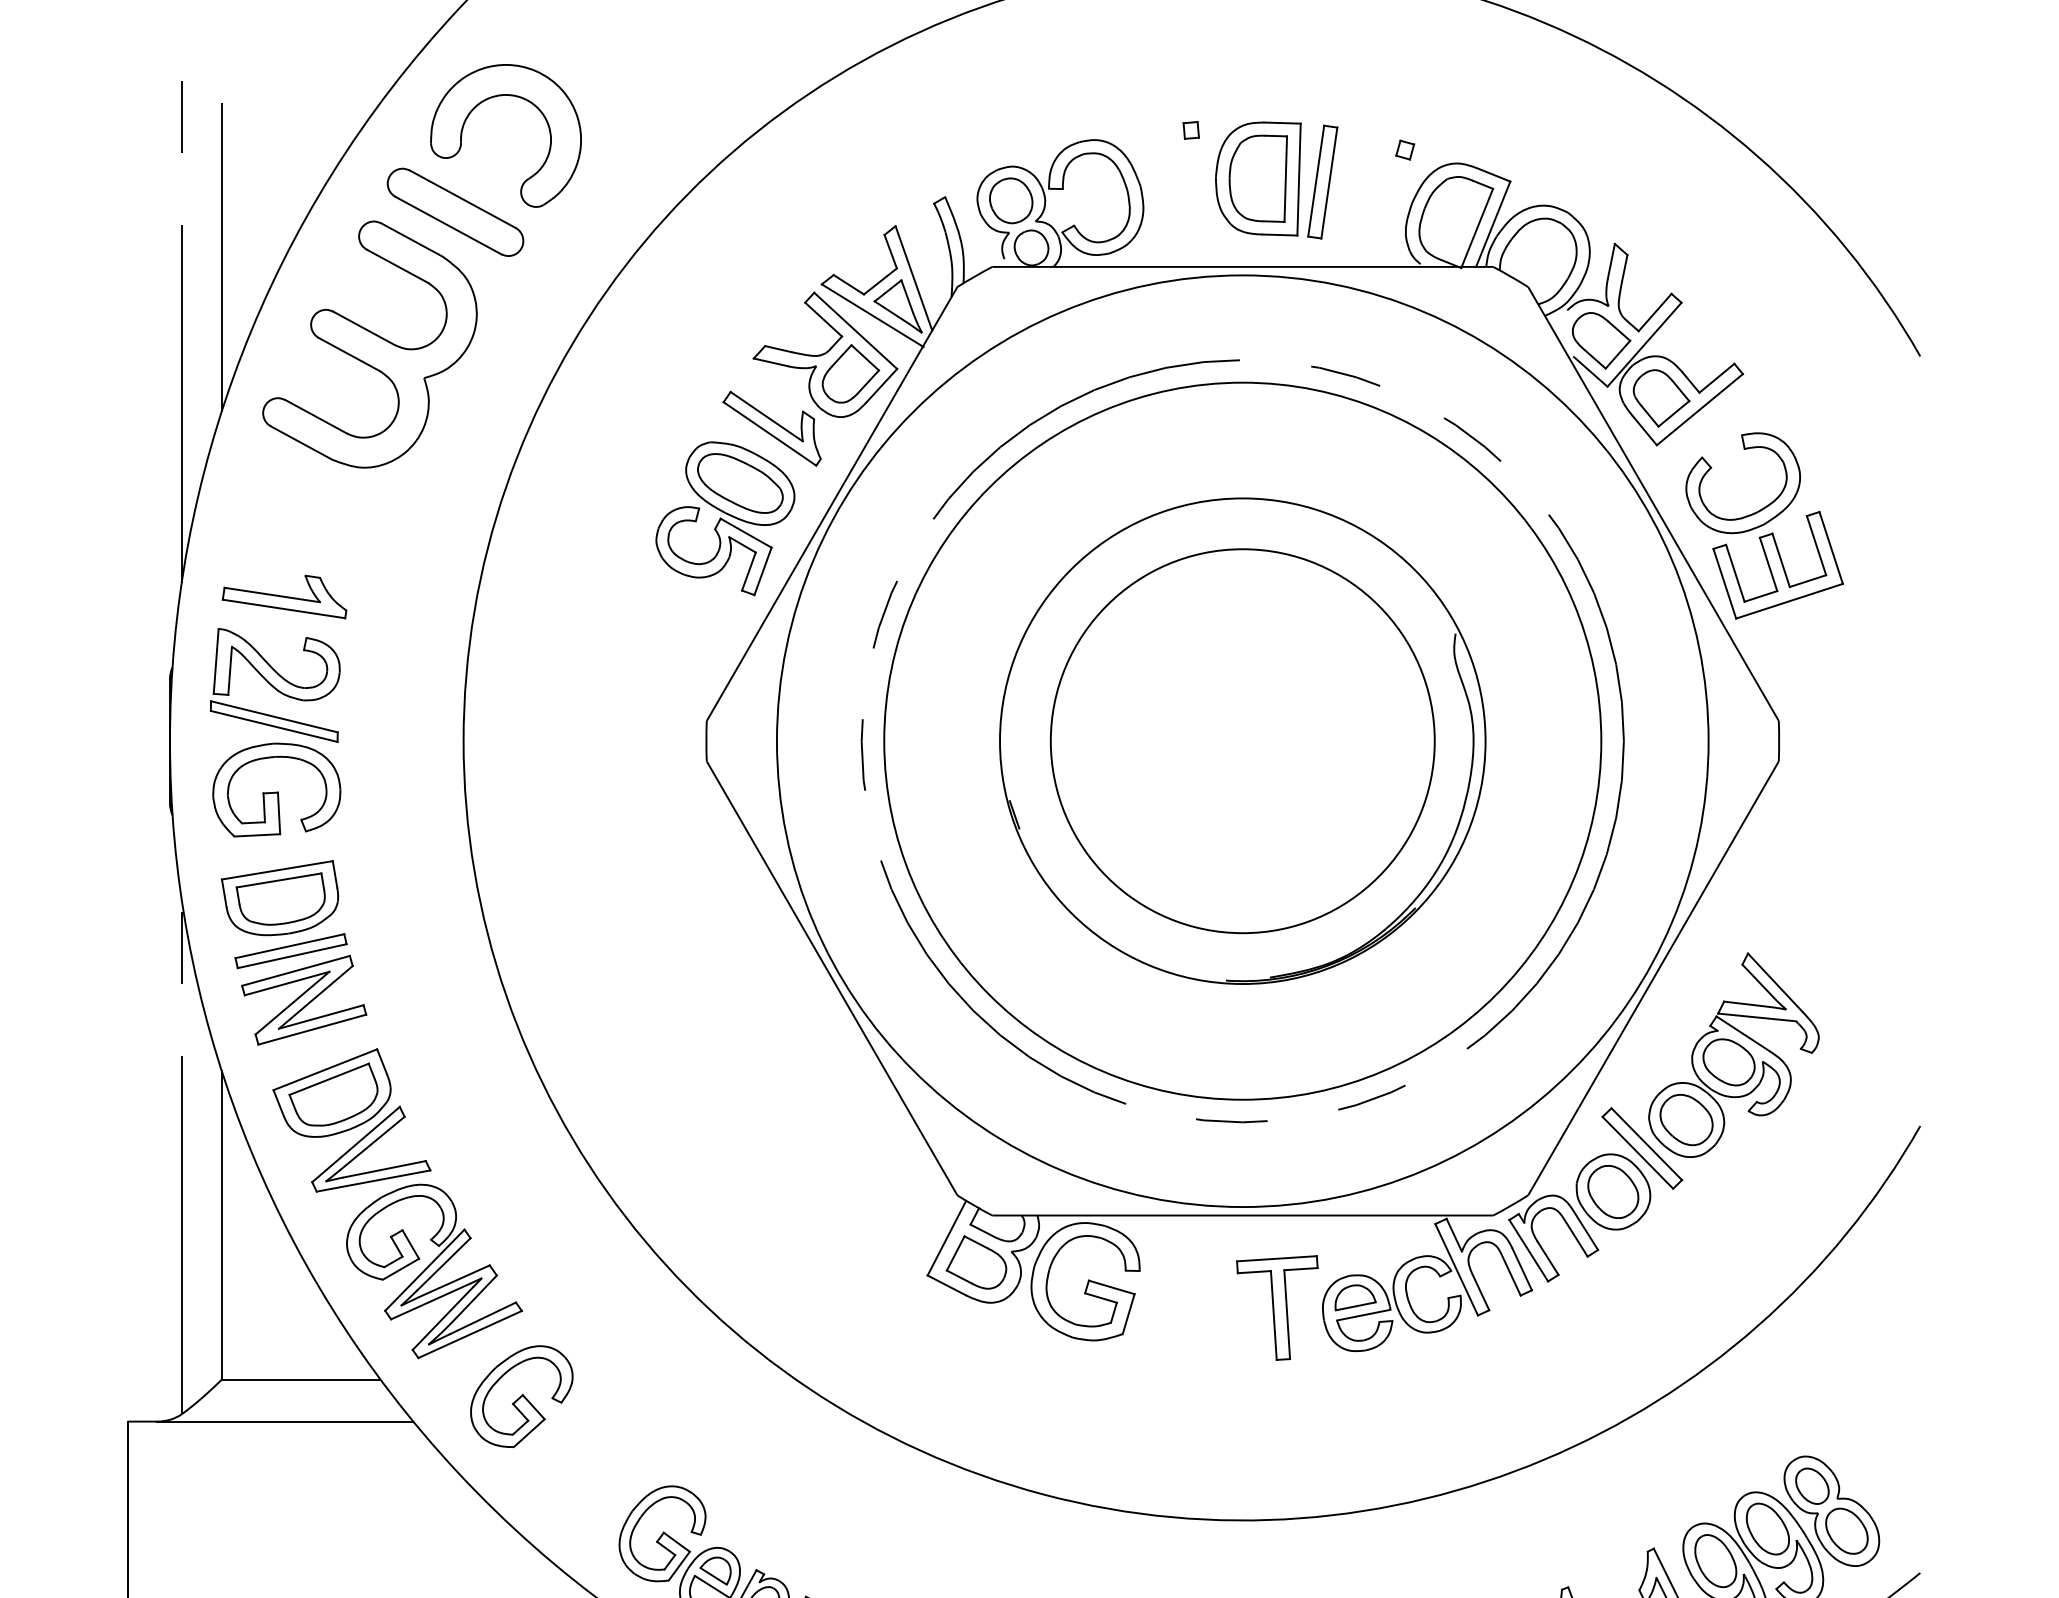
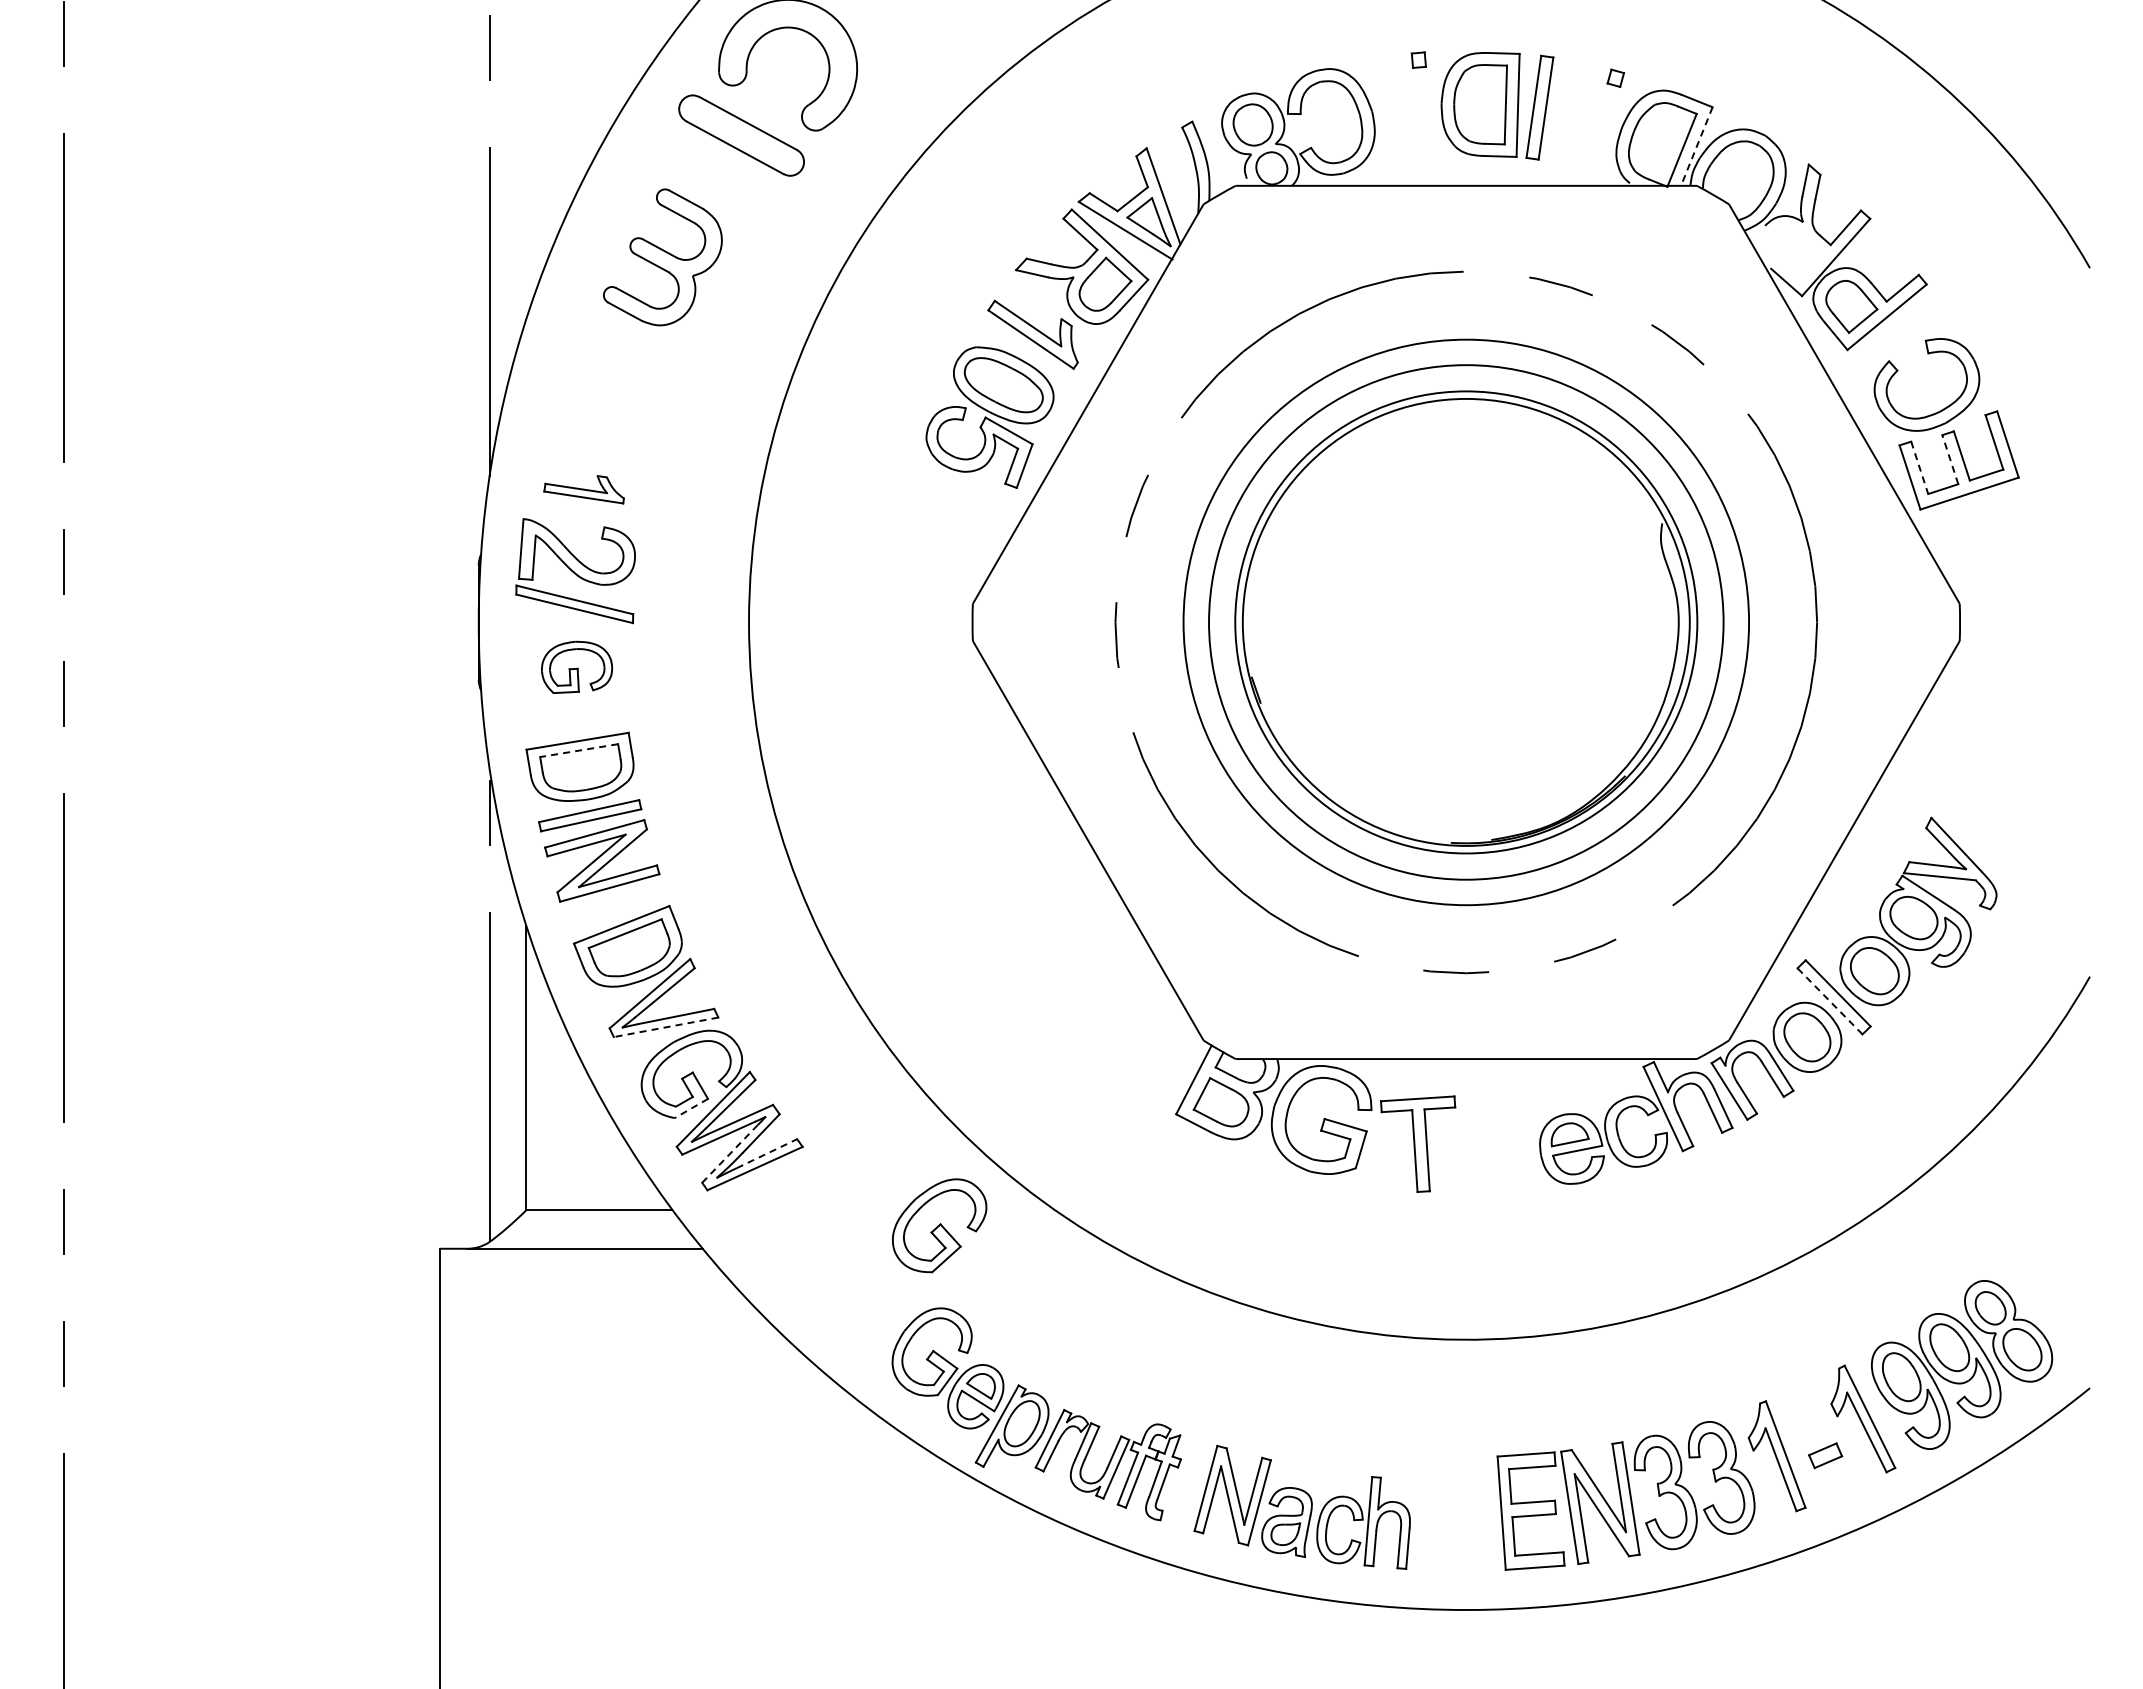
line: (1492, 225) -> (1696, 147), solid -> dashed
line: (221, 256) -> (526, 176), removed
part: (1601, 340) -> (1796, 253), removed
part: (369, 344) -> (662, 257), size x0.6
line: (1768, 564) -> (1950, 459), solid -> dashed
line: (1735, 572) -> (1919, 467), solid -> dashed
part: (283, 596) -> (583, 489), size x0.7
circle: (1243, 741) -> (1466, 622), size x0.6
circle: (1243, 741) -> (1466, 622), size x0.7
circle: (1243, 741) -> (1466, 622), size x1.6
part: (276, 790) -> (576, 667), size x0.6
line: (279, 880) -> (579, 750), solid -> dashed
line: (1637, 1152) -> (1829, 1001), solid -> dashed
line: (372, 1181) -> (665, 1027), solid -> dashed
line: (400, 1269) -> (690, 1108), solid -> dashed
part: (1277, 1307) -> (1418, 1143), moved
line: (483, 1318) -> (767, 1153), solid -> dashed
line: (442, 1319) -> (729, 1154), solid -> dashed
part: (521, 1396) -> (939, 1225), moved

